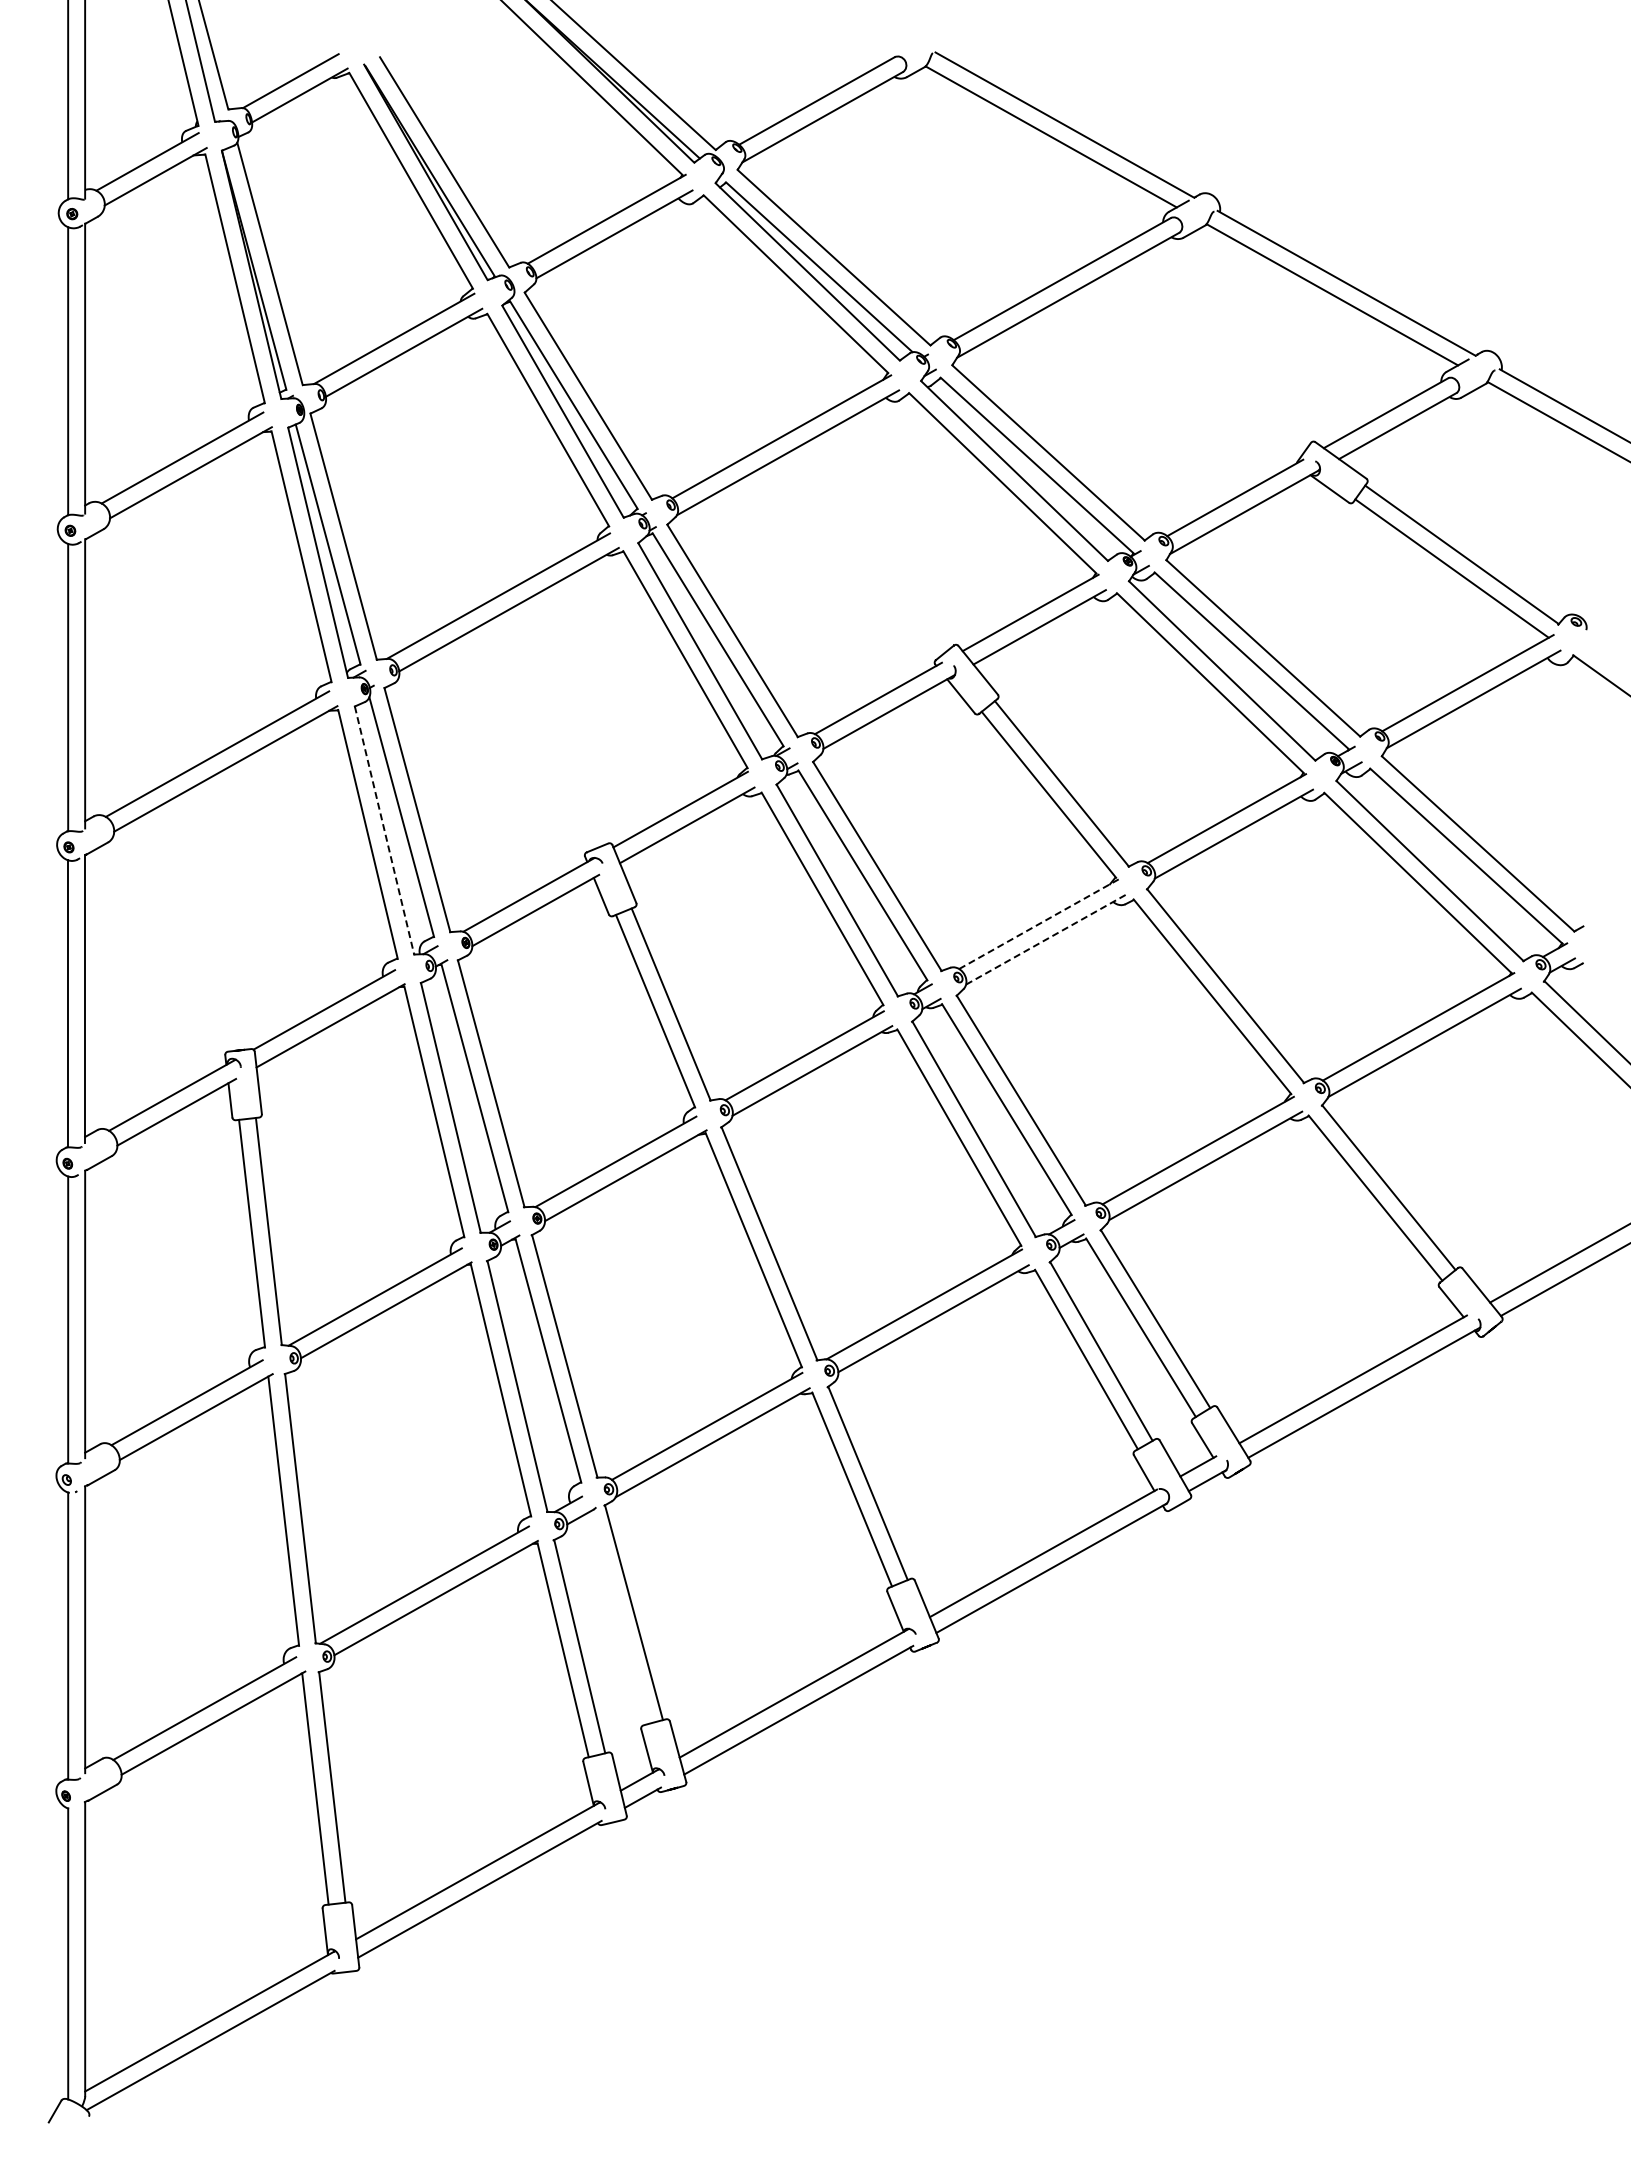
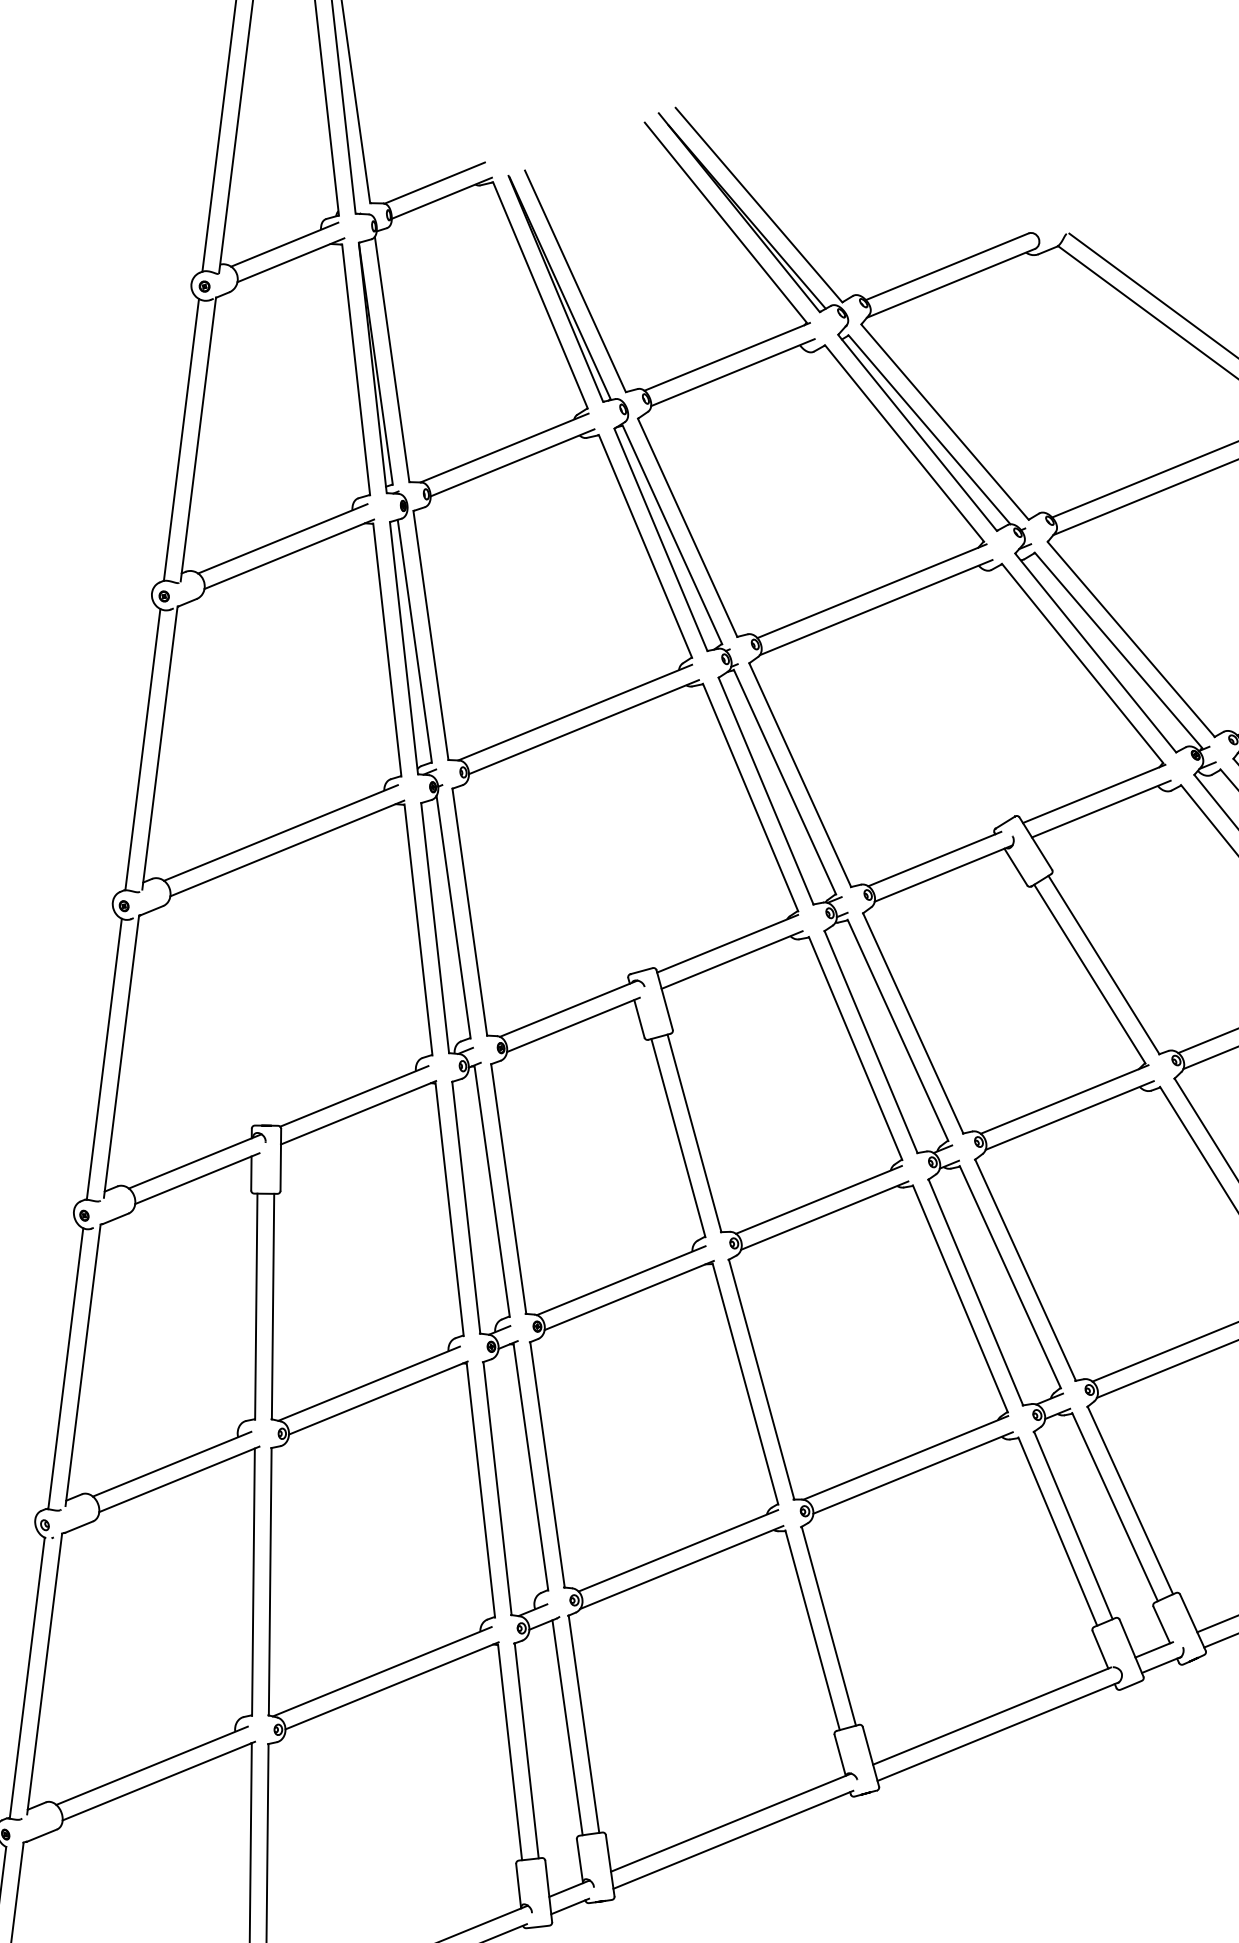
line: (384, 830) -> (435, 928), dashed -> solid
line: (1039, 924) -> (1064, 1099), dashed -> solid
line: (1046, 939) -> (1069, 1115), dashed -> solid
line: (617, 1618) -> (567, 1727), added

